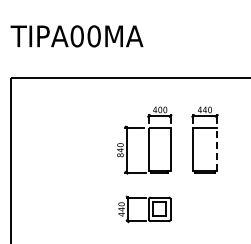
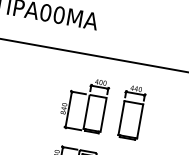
line: (216, 149) -> (139, 121), dashed -> solid

